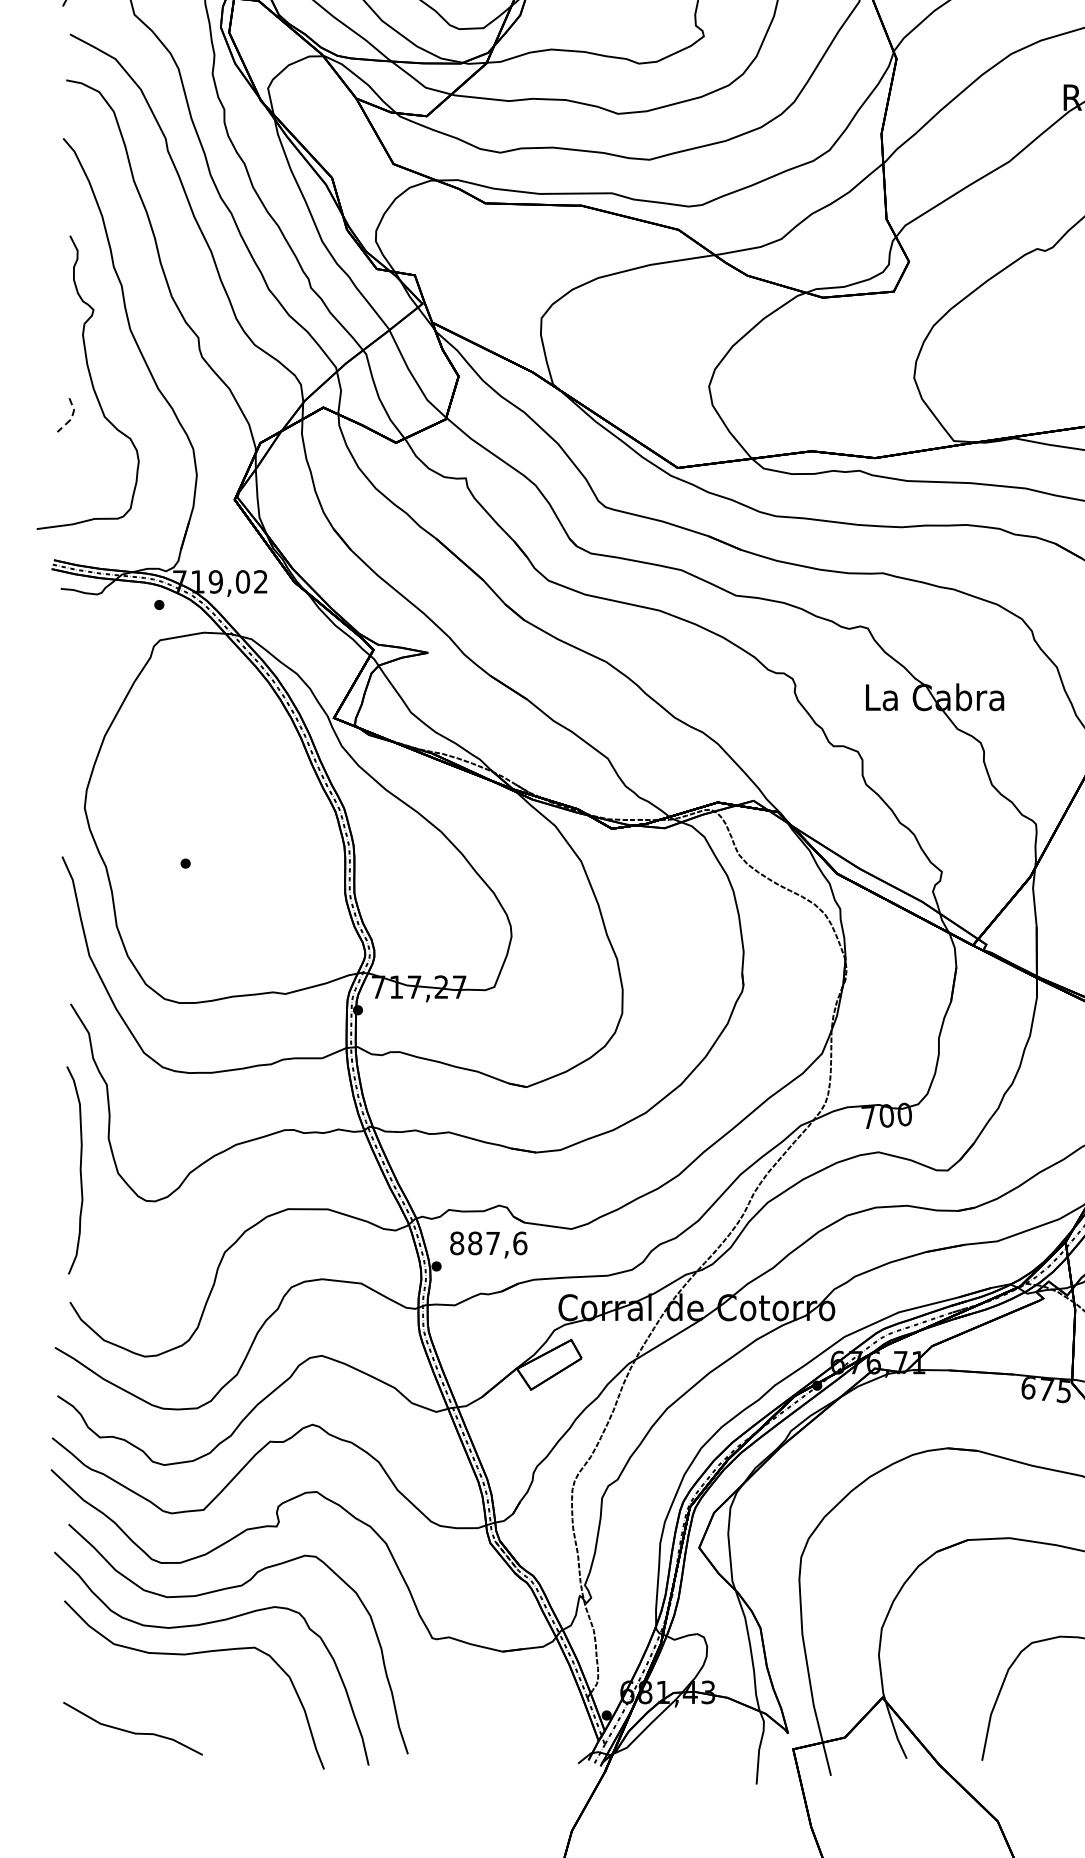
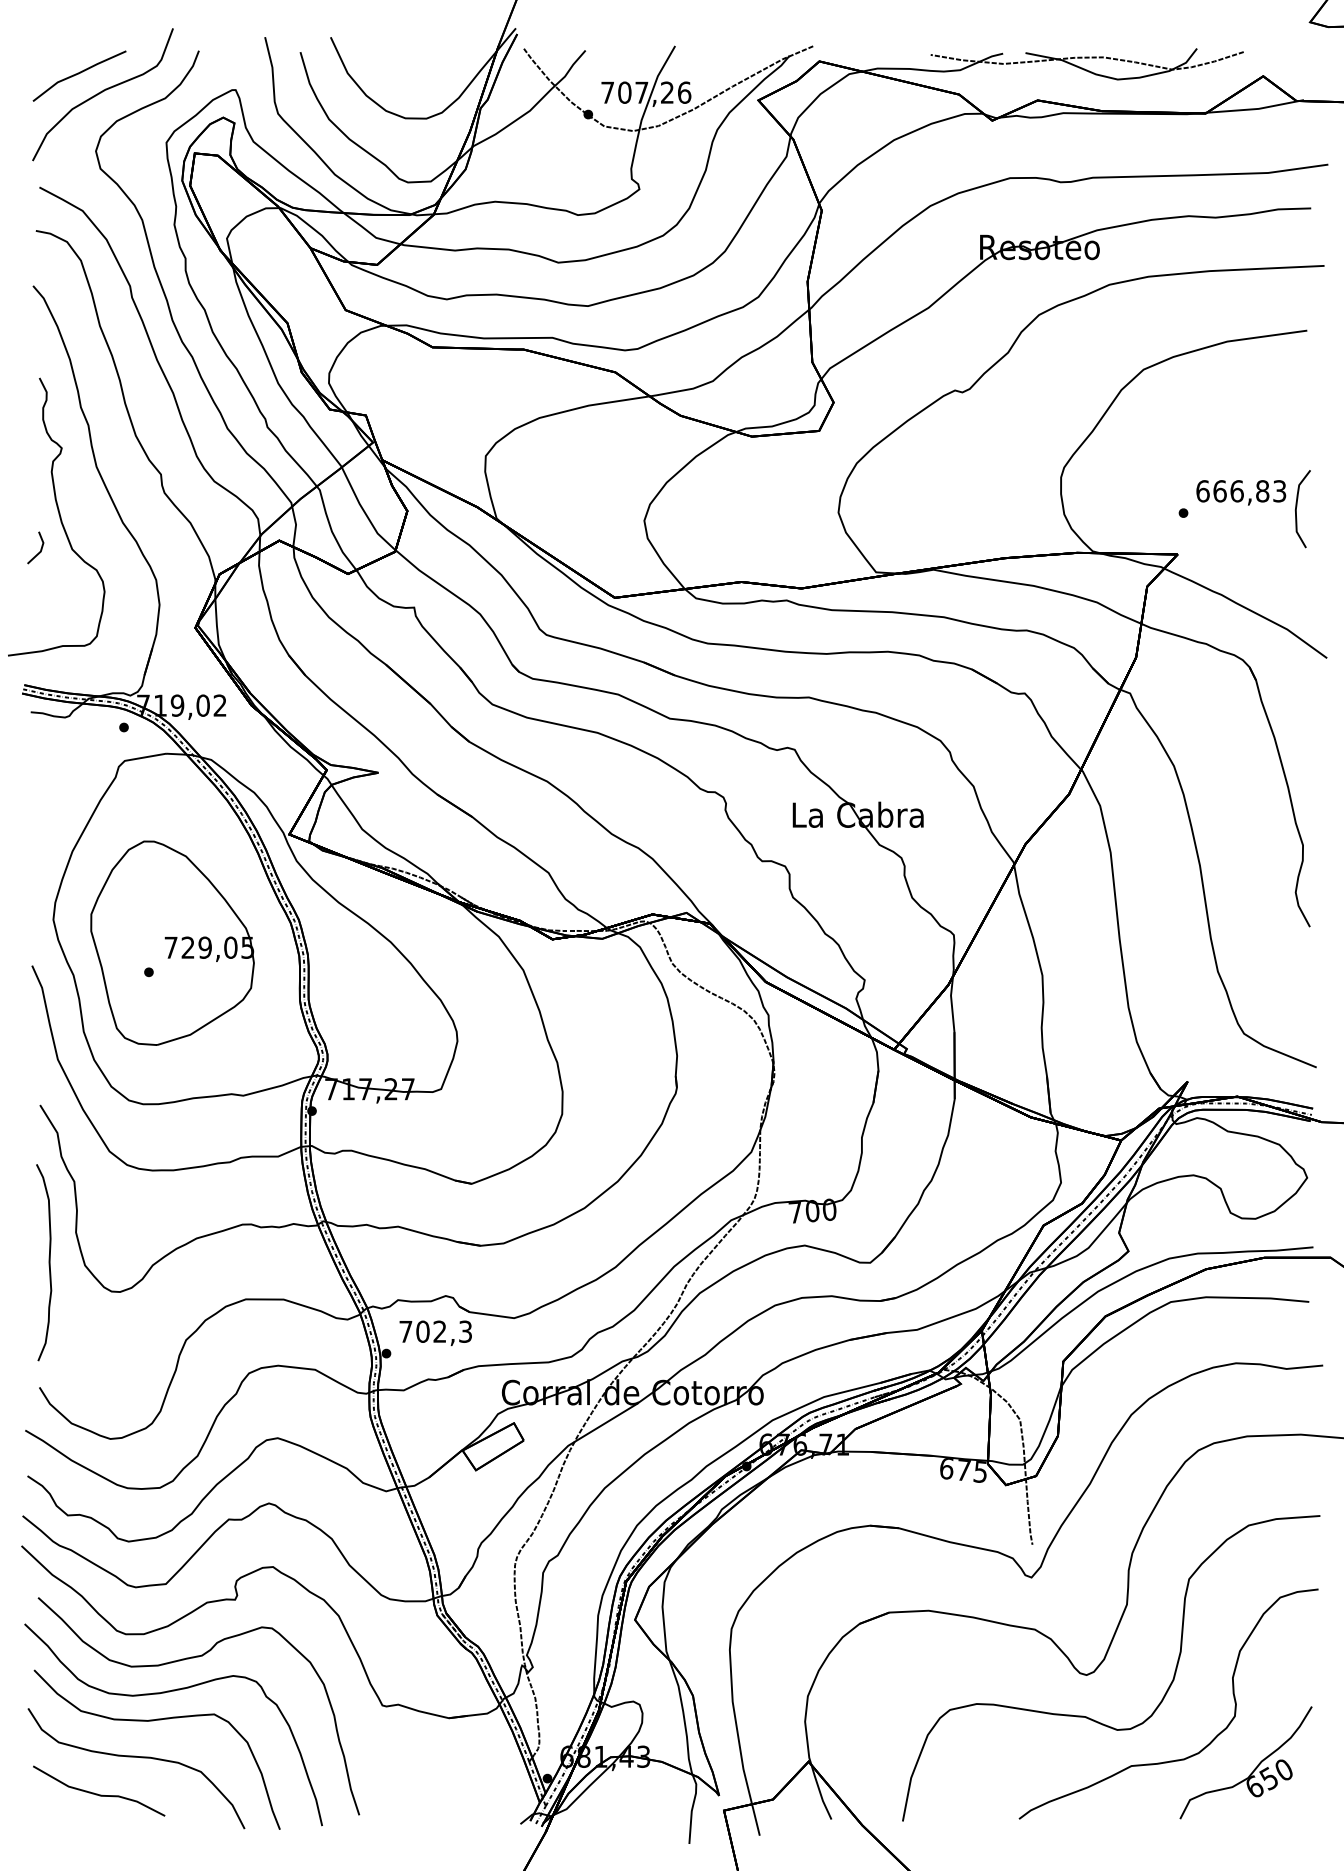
line: (72, 417) -> (41, 550), dashed -> solid
part: (210, 832) -> (172, 942), added
text: (488, 1243) -> (435, 1331), 887,6 -> 702,3
curve: (172, 1693) -> (136, 1757), added

